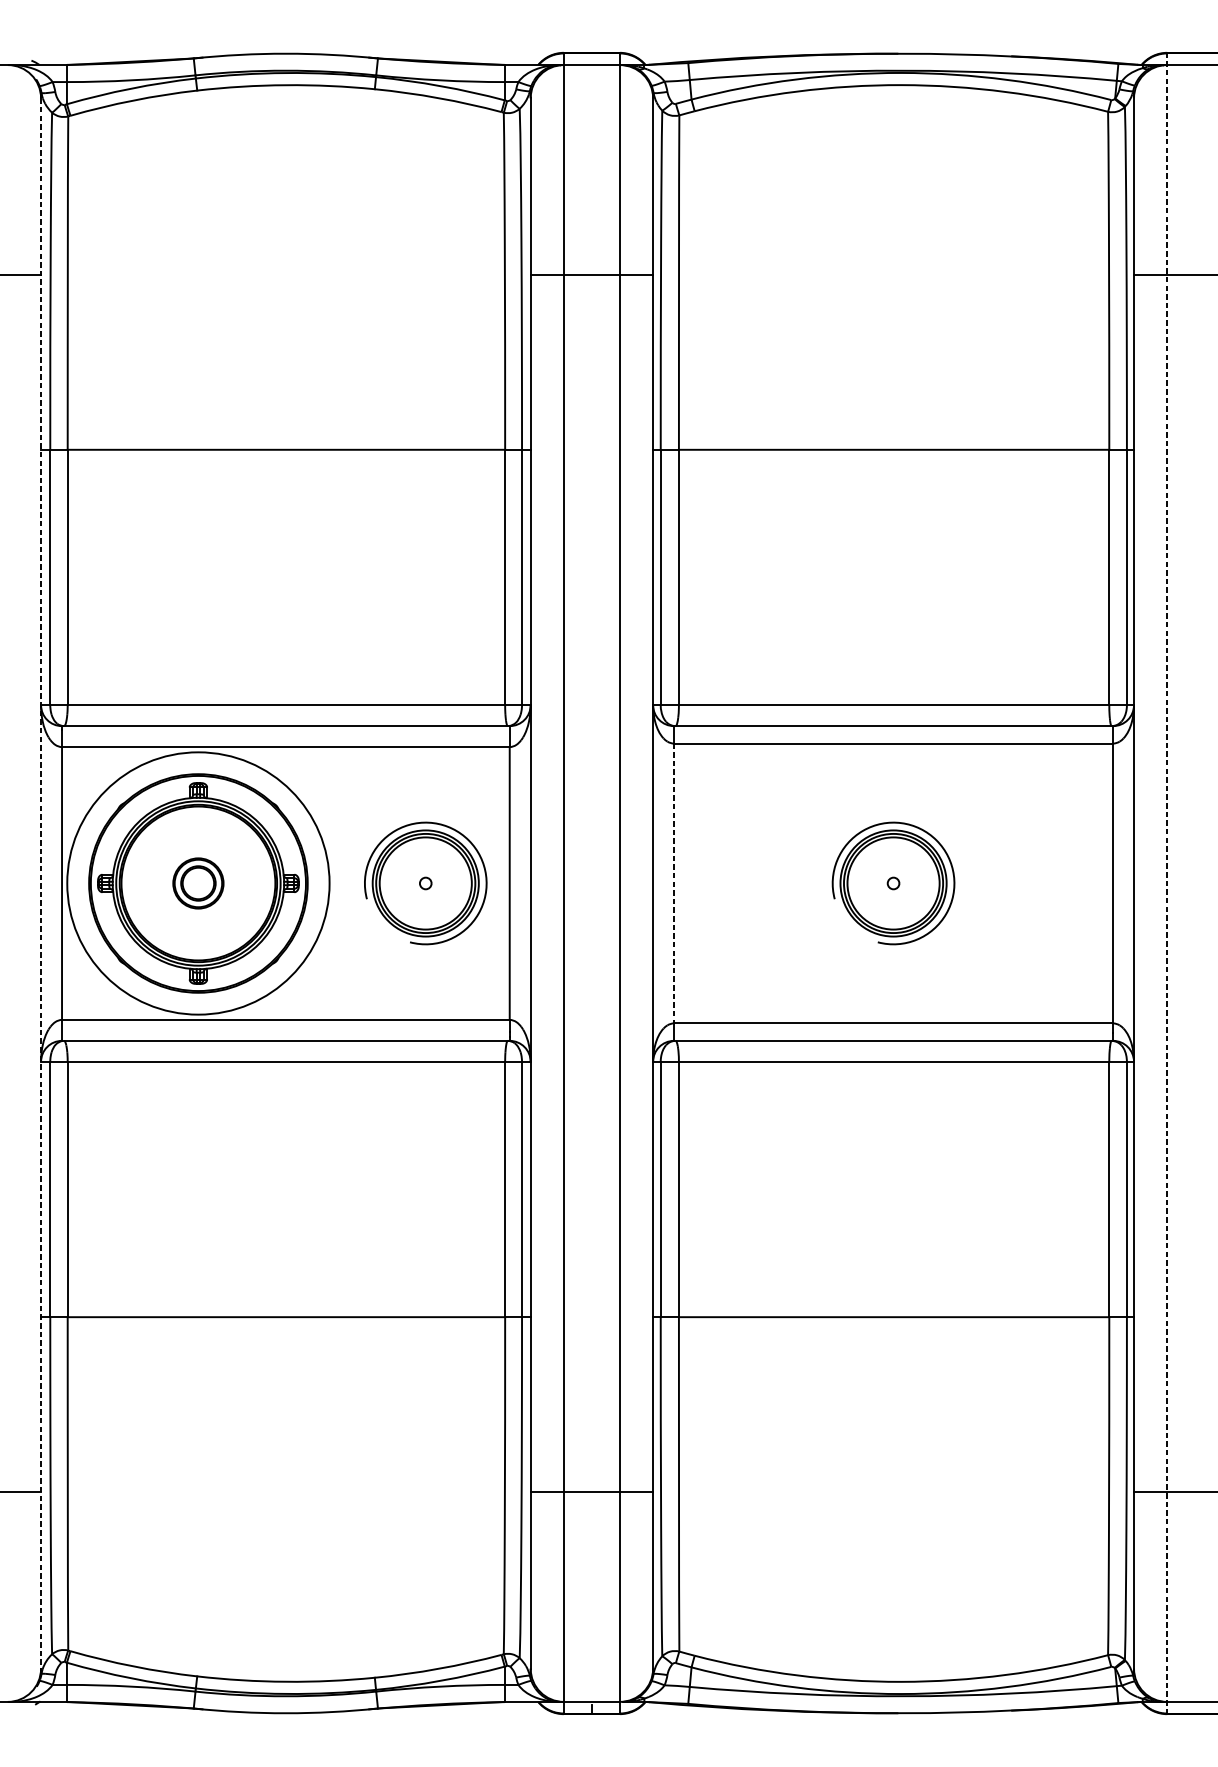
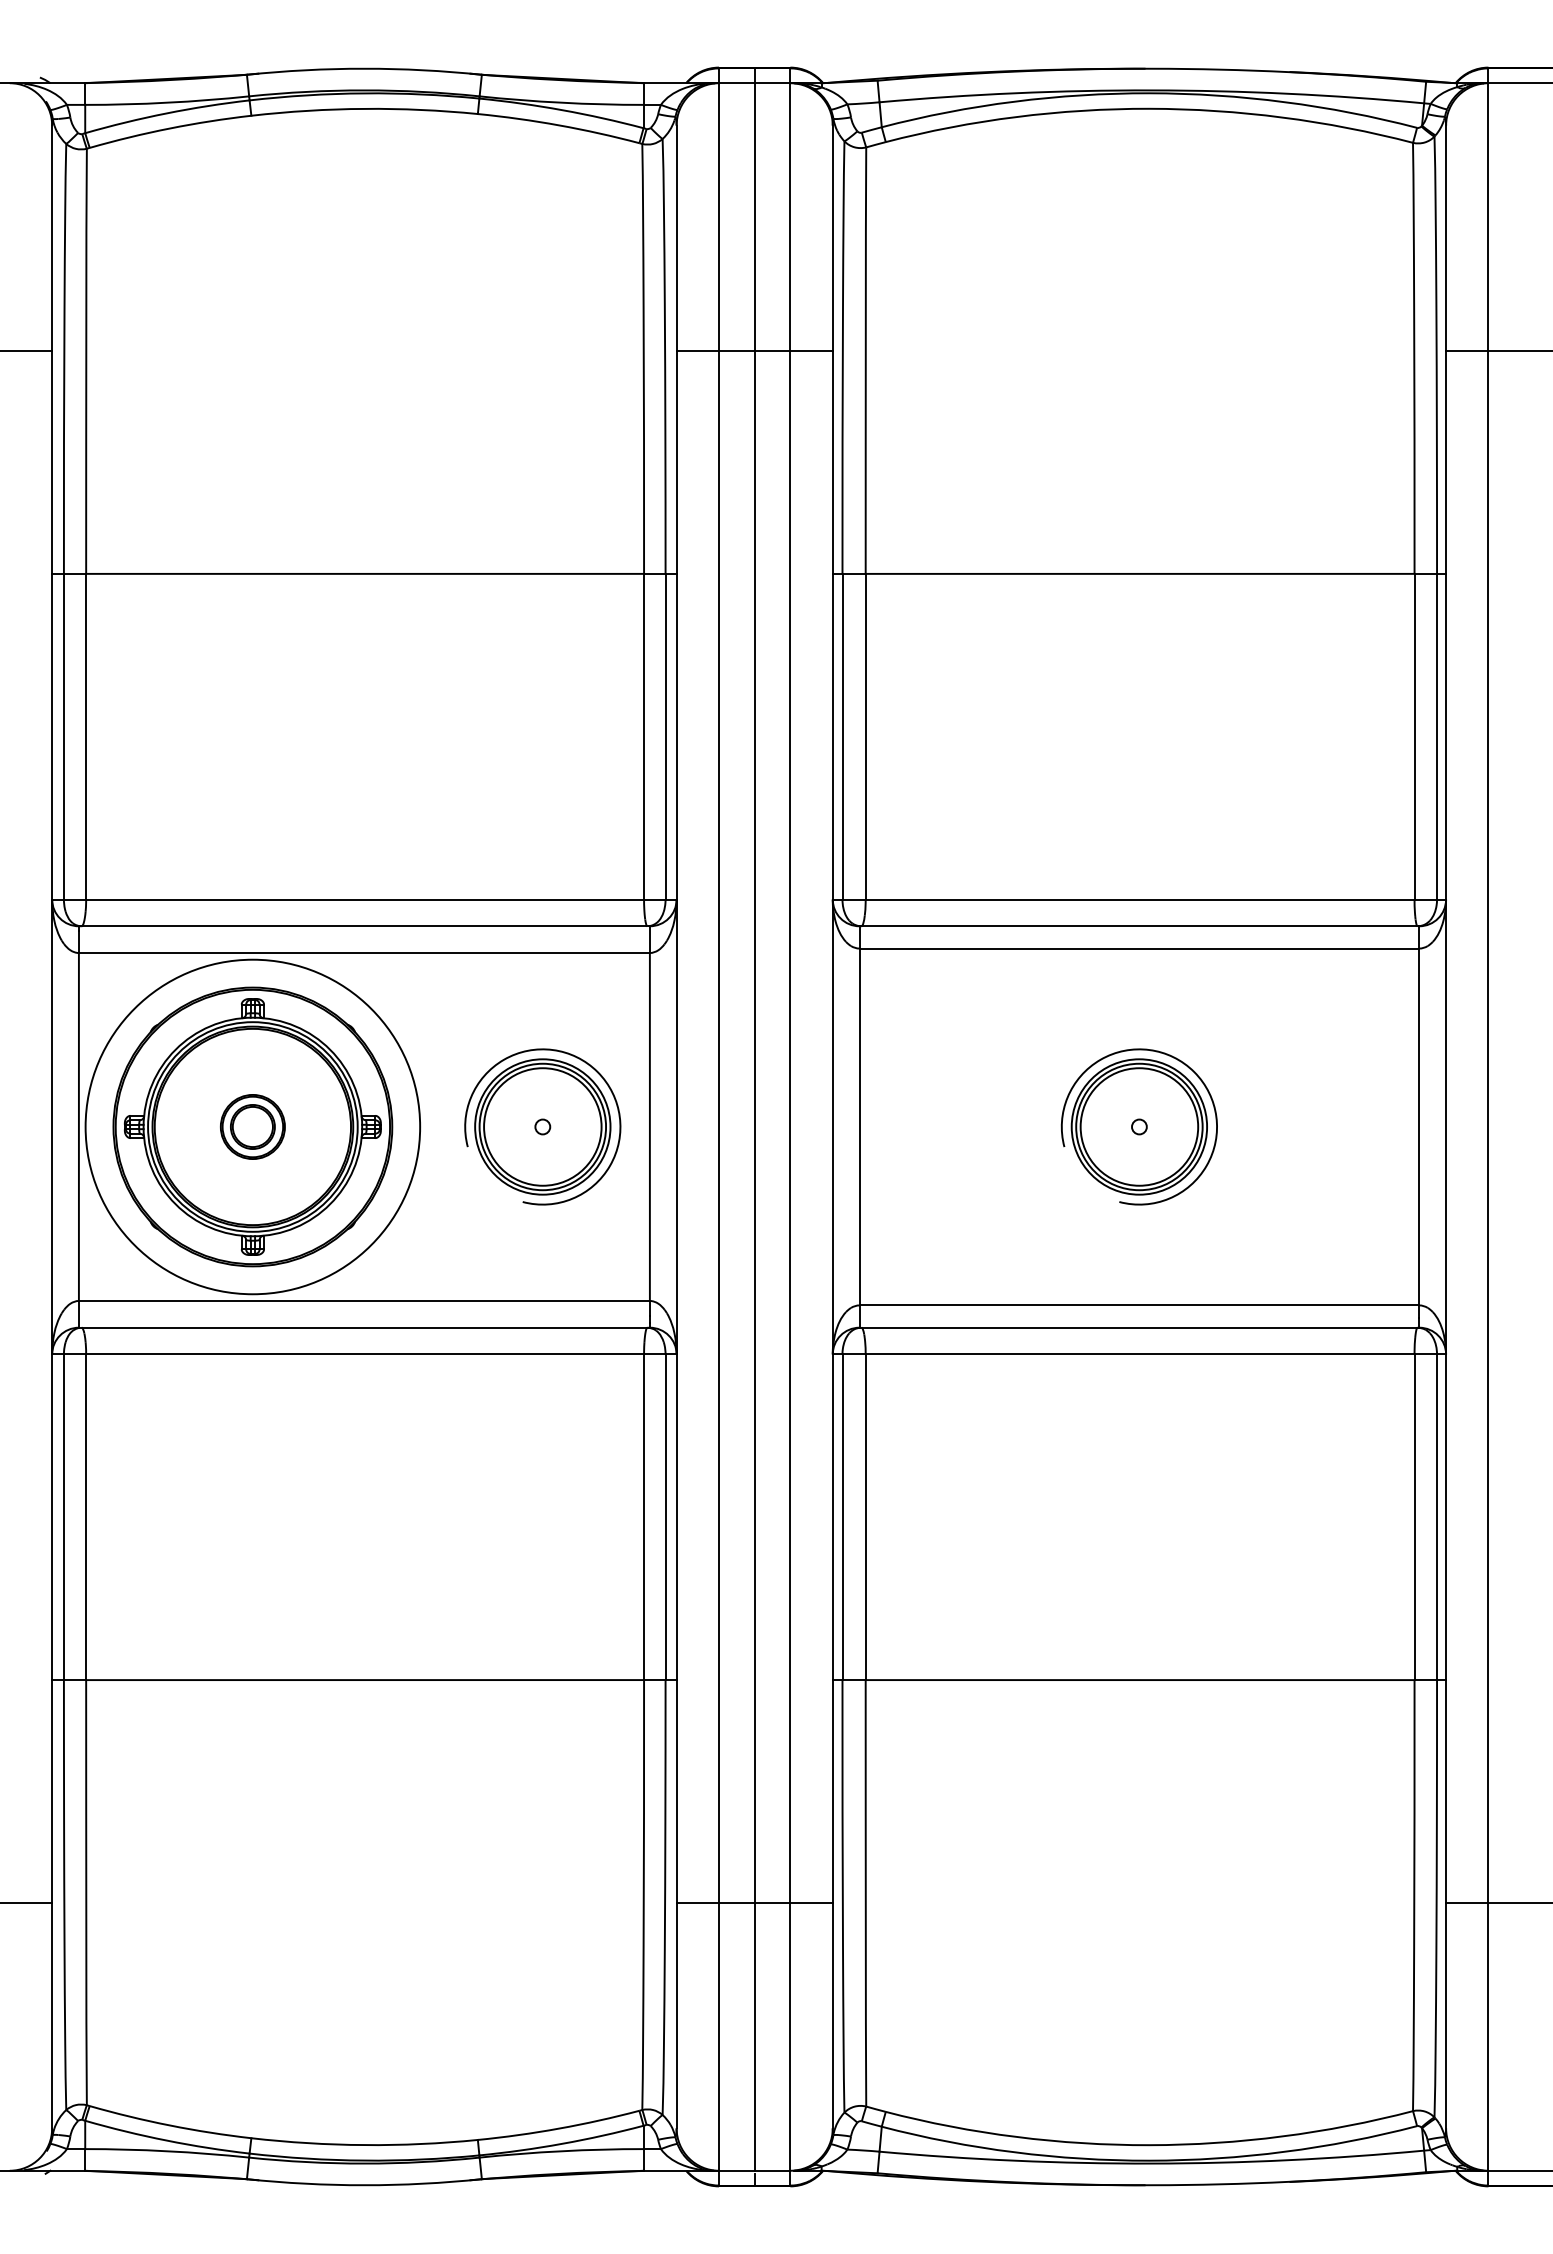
line: (591, 876) -> (754, 1118), added
line: (41, 883) -> (52, 1127), dashed -> solid
line: (674, 883) -> (859, 1127), dashed -> solid
line: (1167, 883) -> (1488, 1126), dashed -> solid

